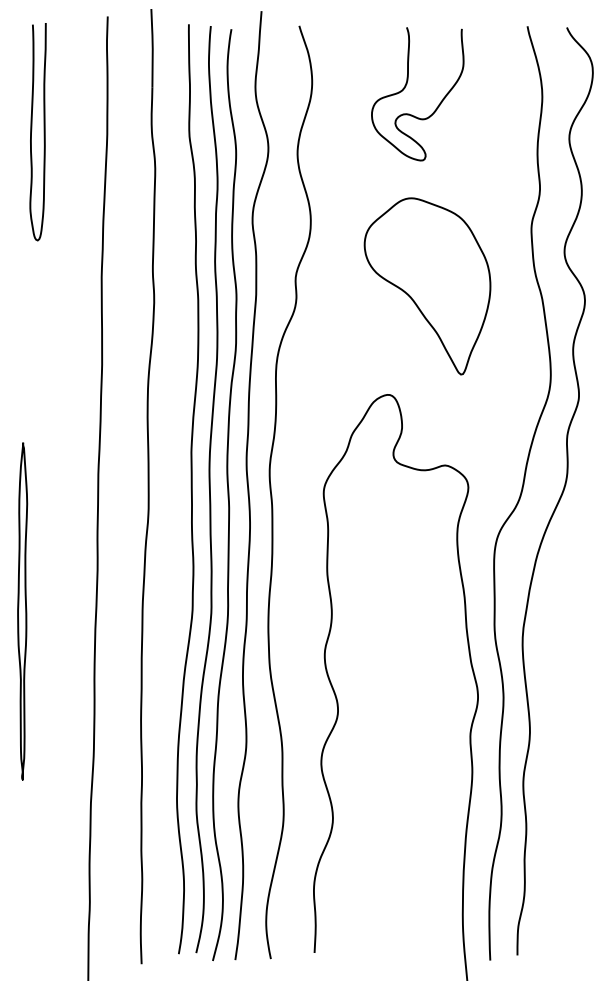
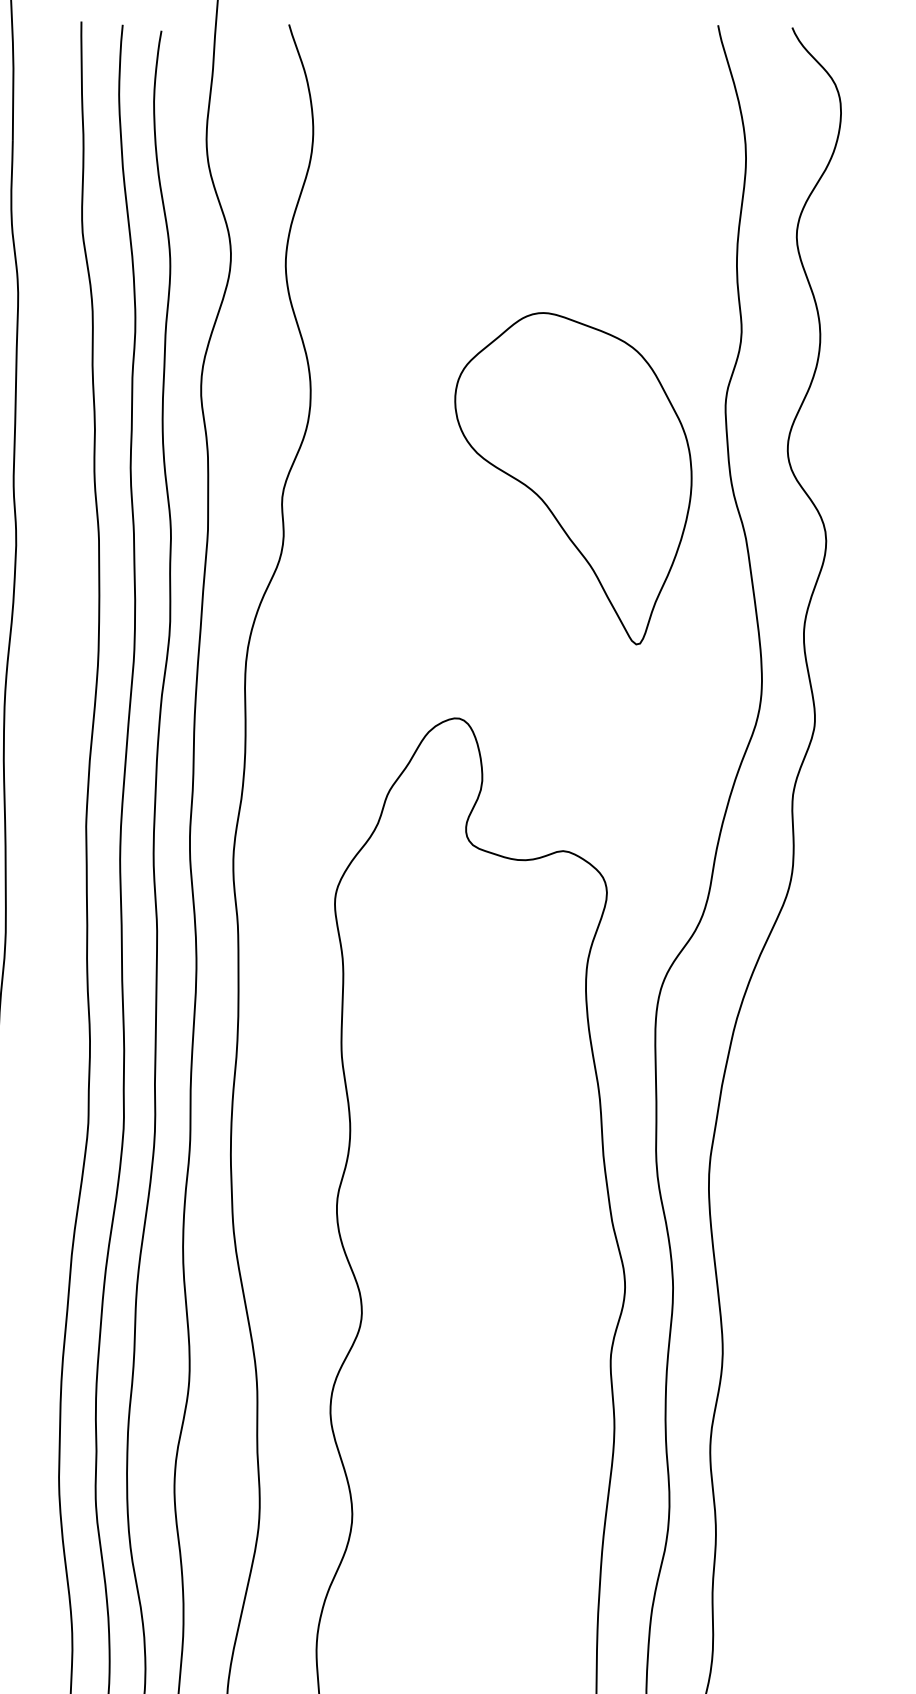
curve: (405, 88) -> (488, 142), removed
part: (427, 286) -> (573, 478), moved

